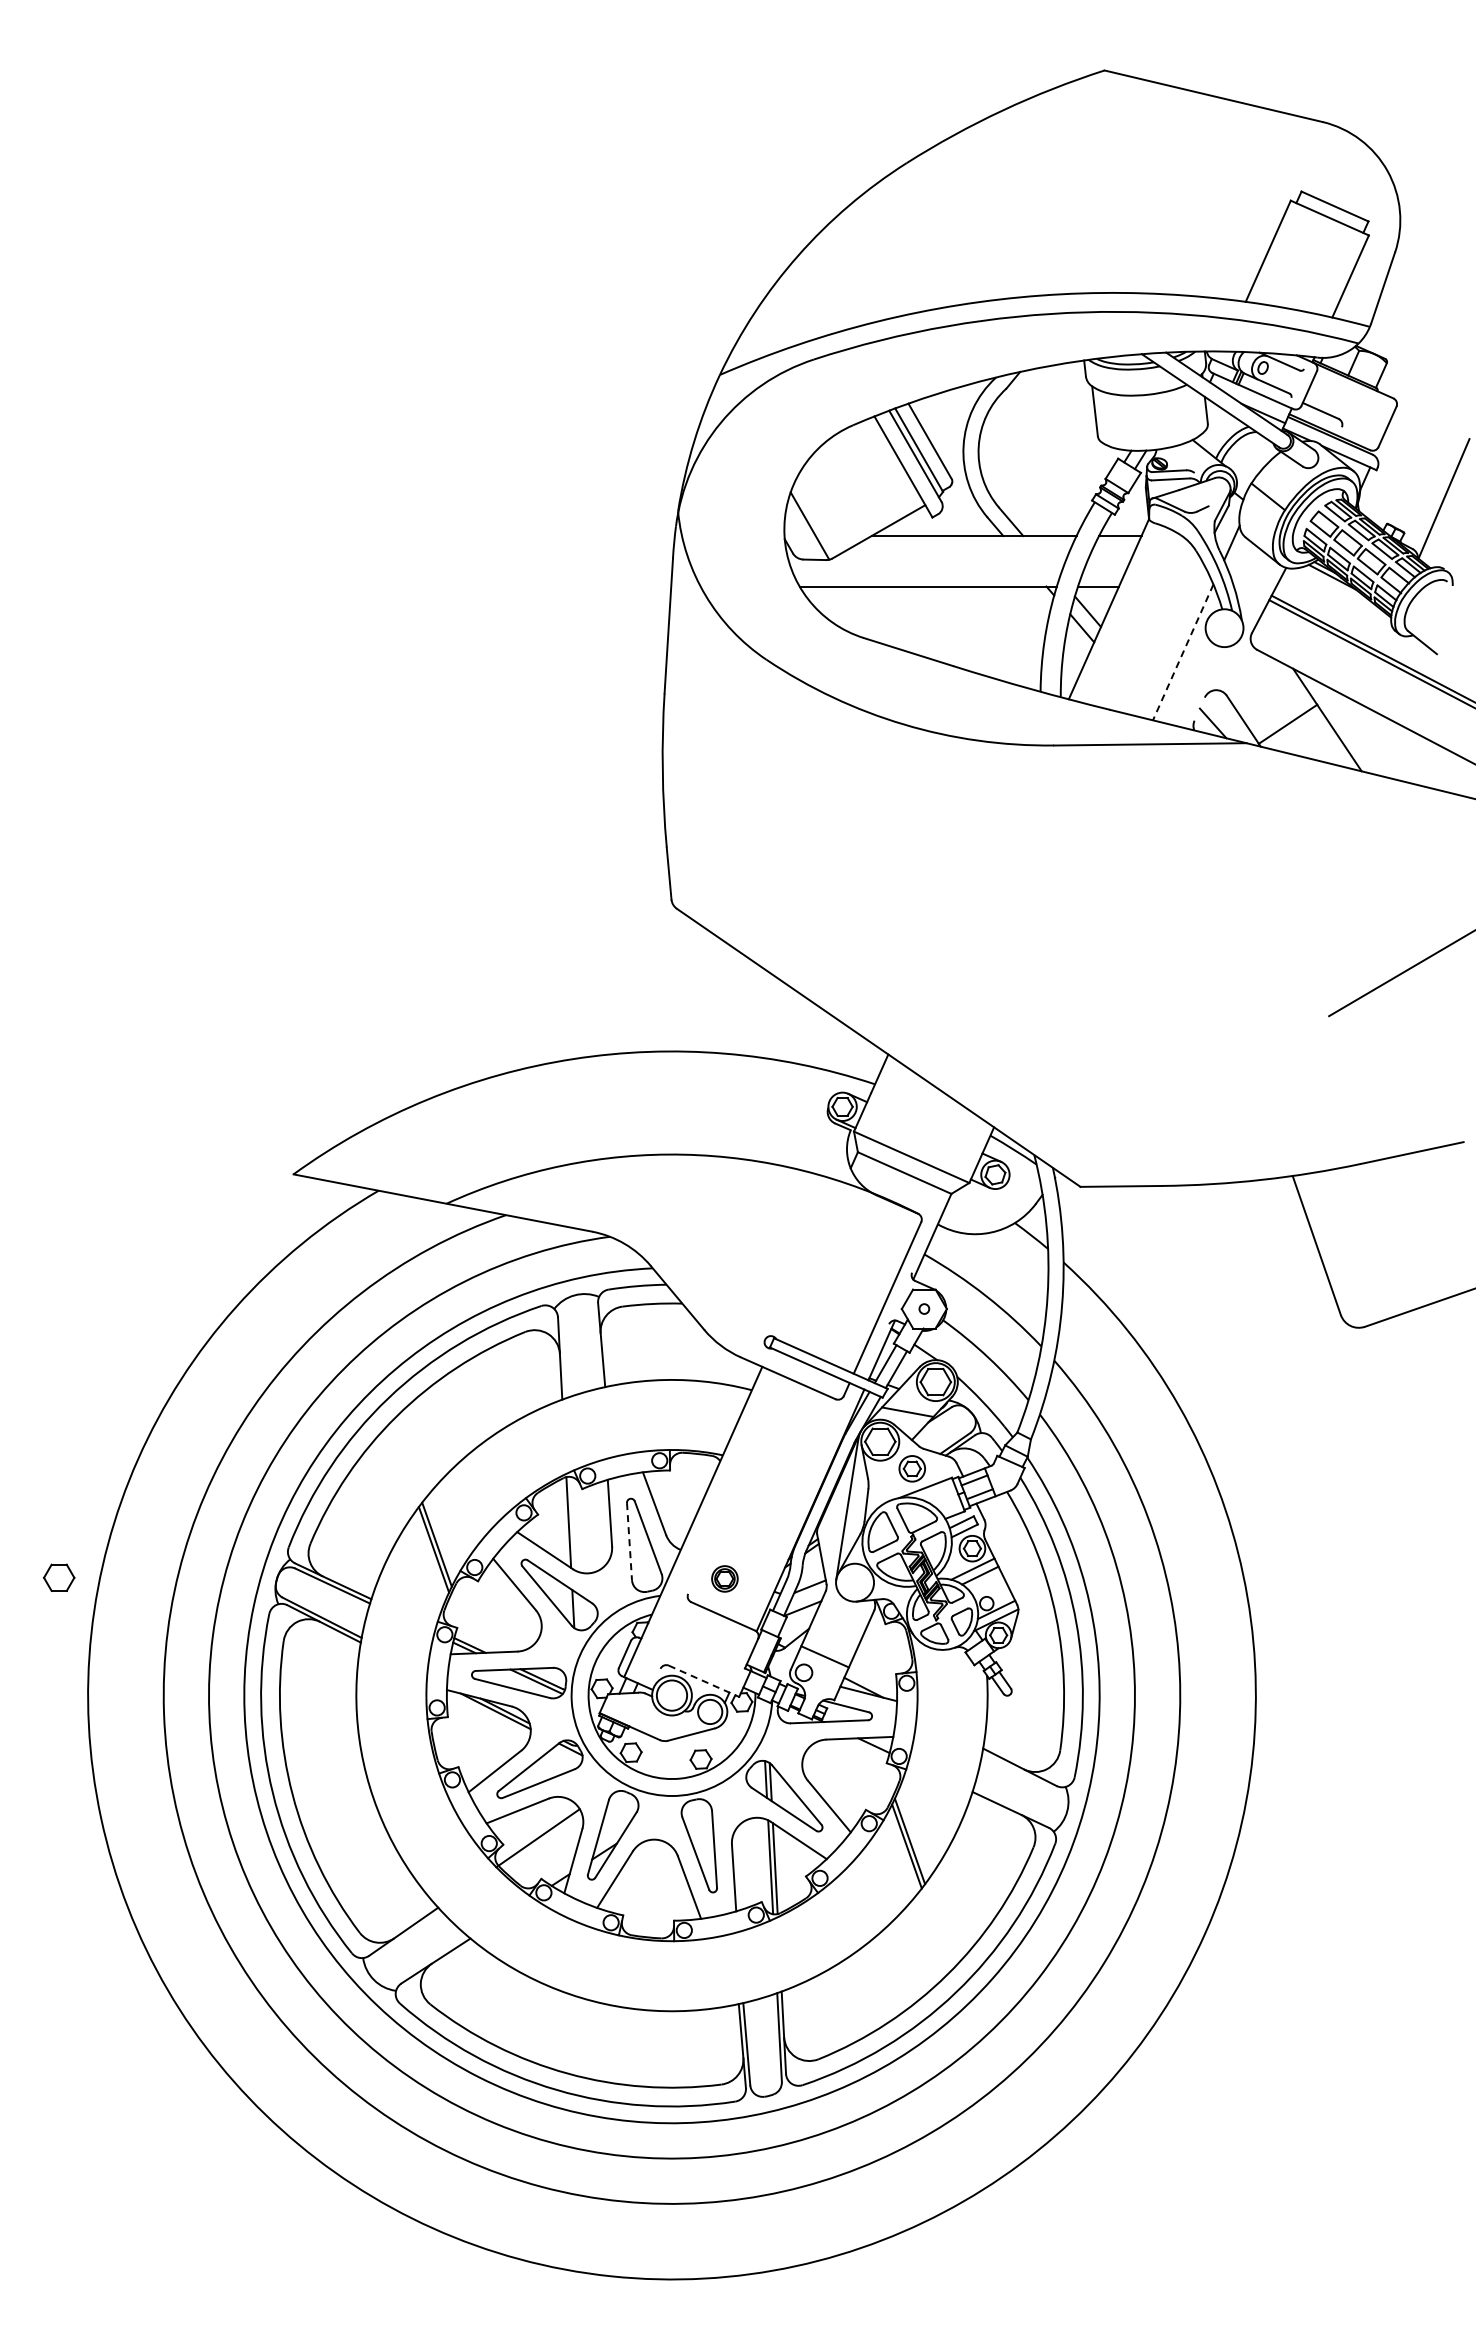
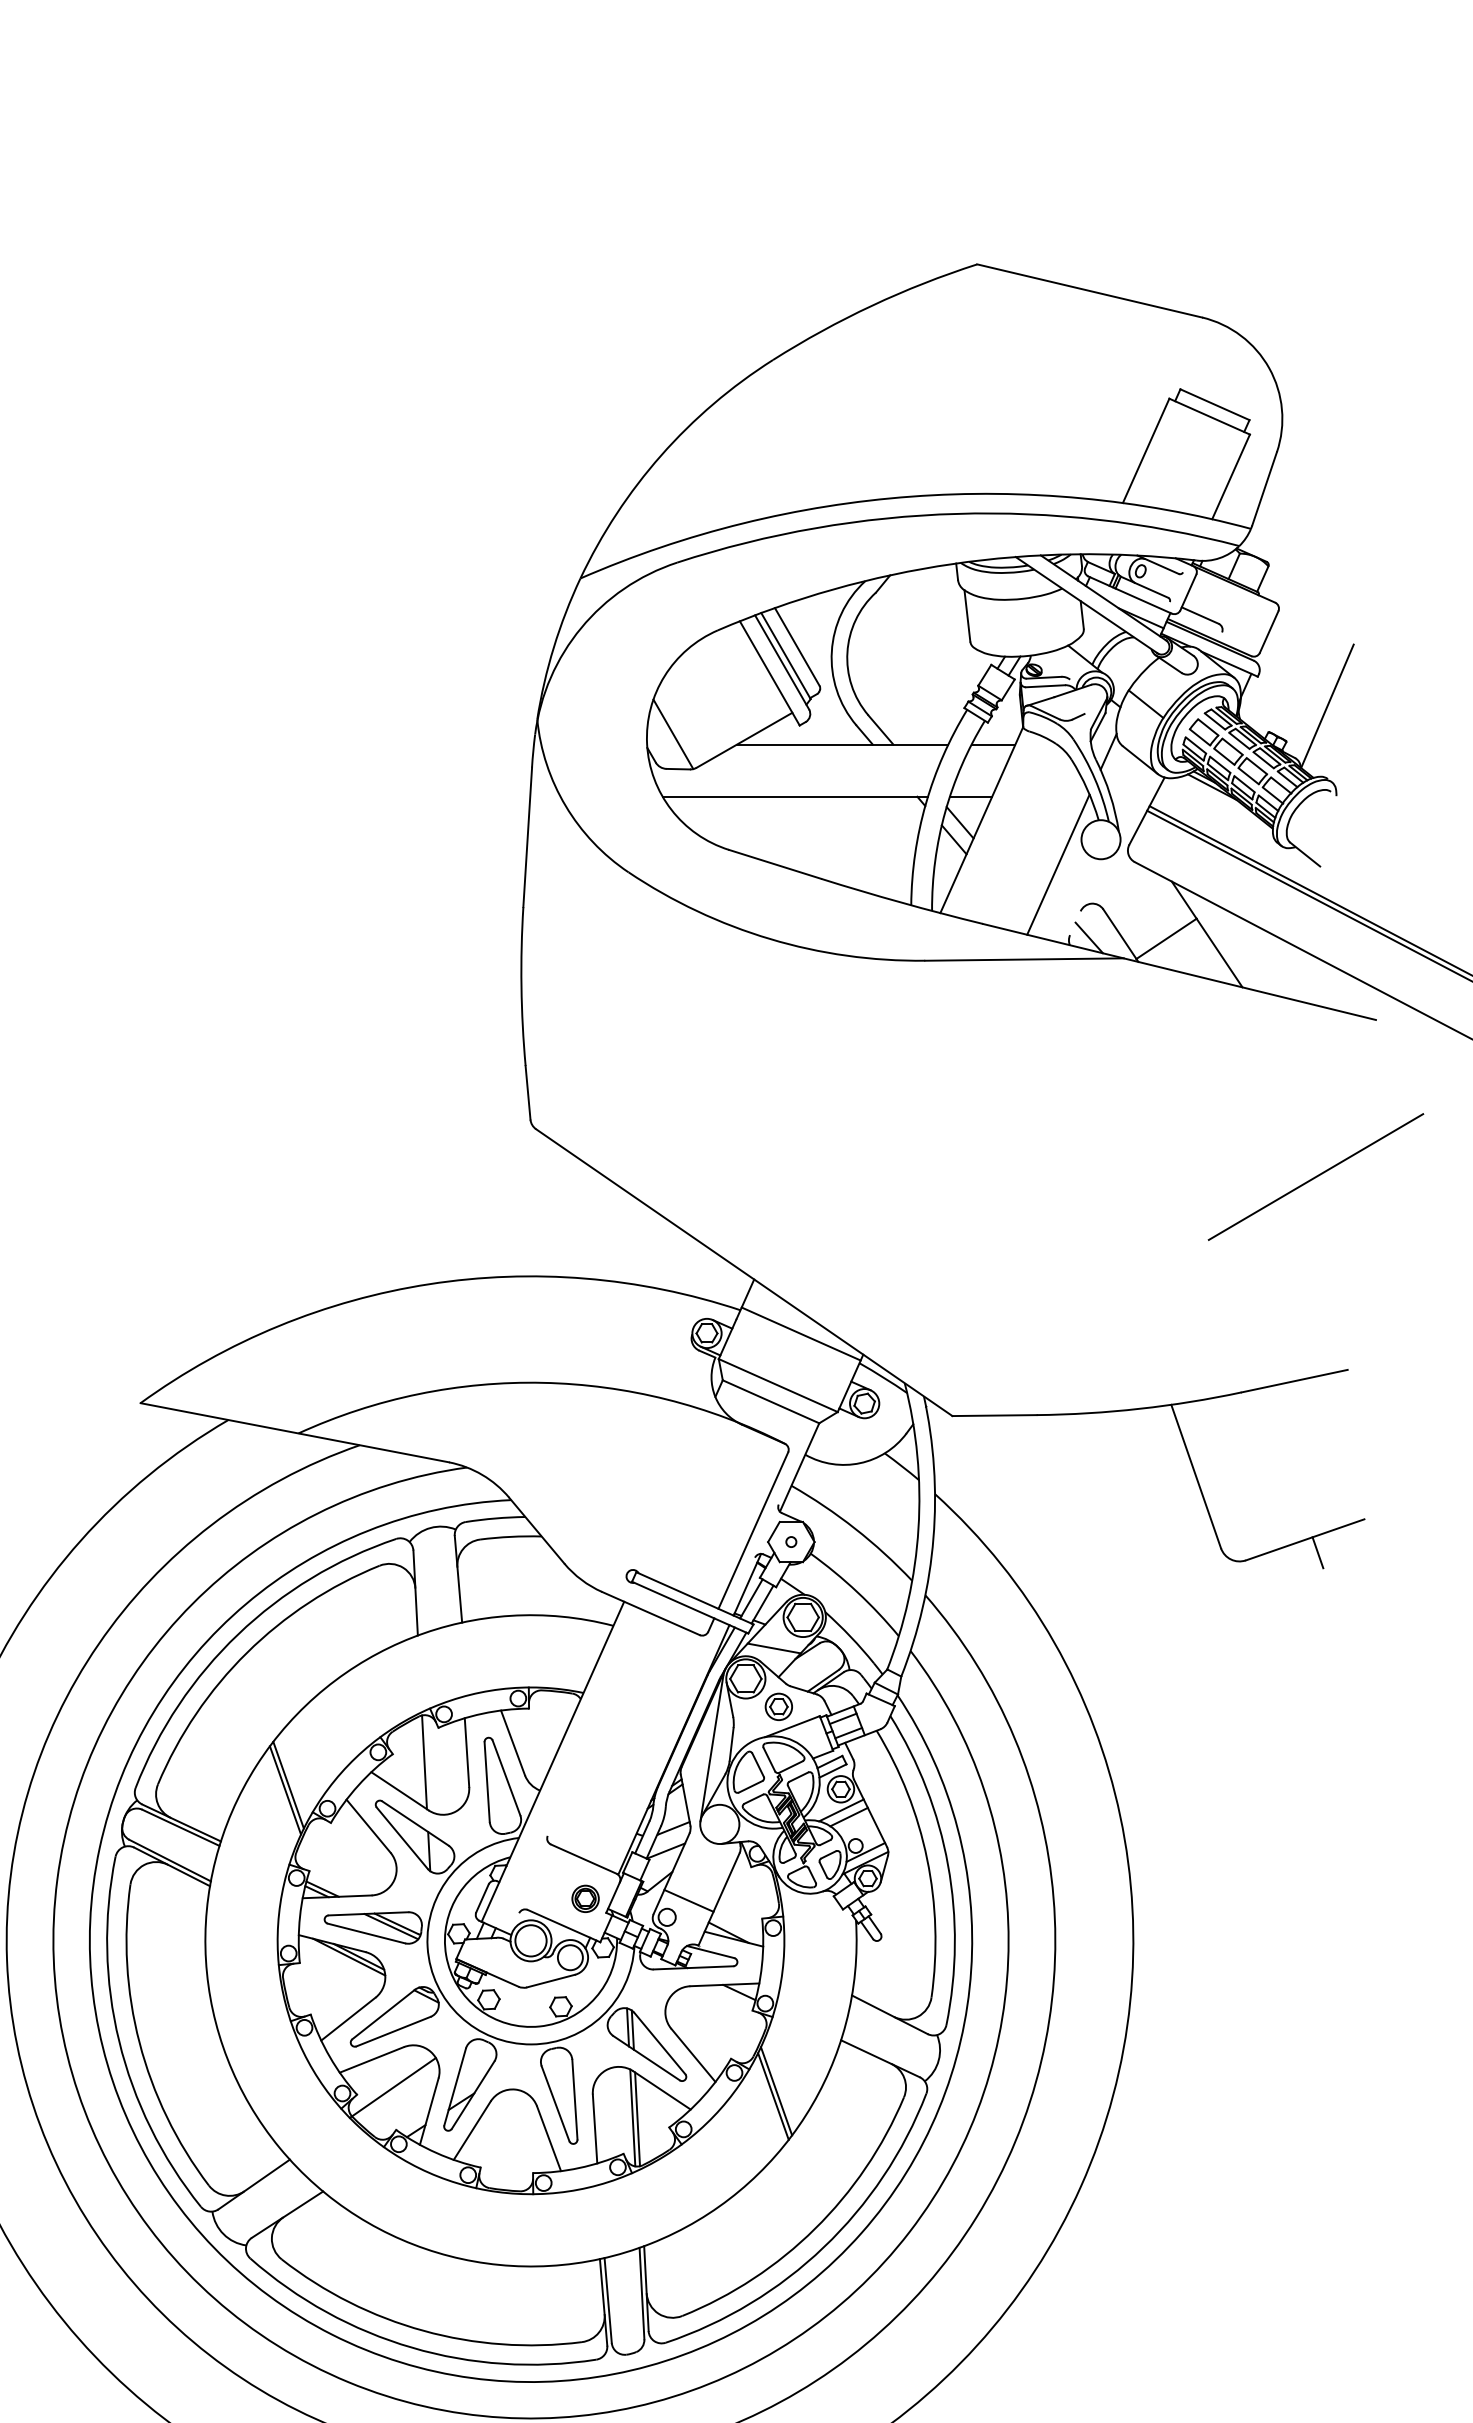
line: (1183, 652) -> (1058, 864), dashed -> solid
line: (933, 1107) -> (800, 1334), added
line: (1434, 1319) -> (1317, 1552), added
line: (629, 1541) -> (487, 1781), dashed -> solid
part: (724, 1578) -> (585, 1898), moved
line: (704, 1681) -> (564, 1926), dashed -> solid

